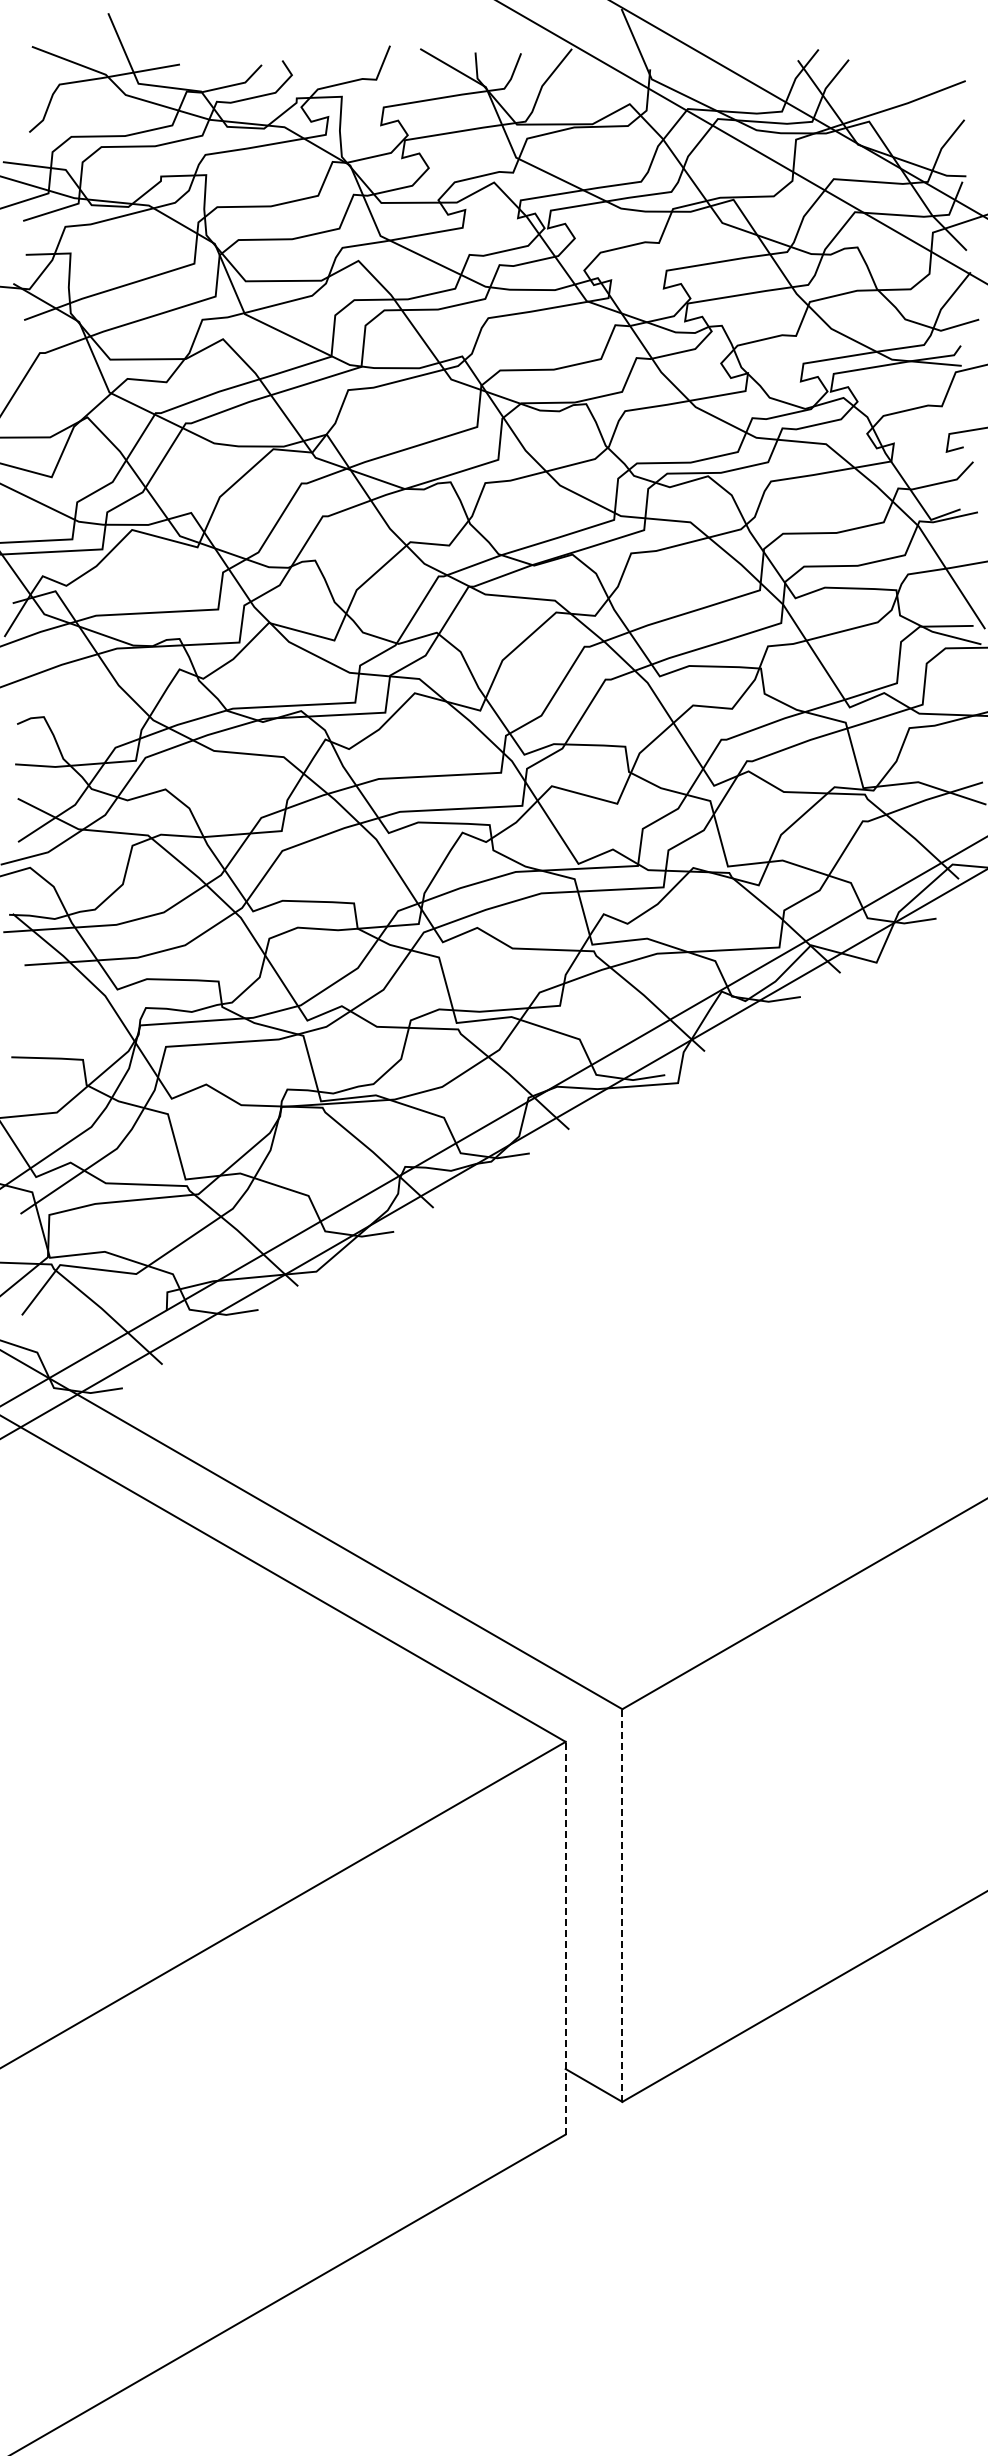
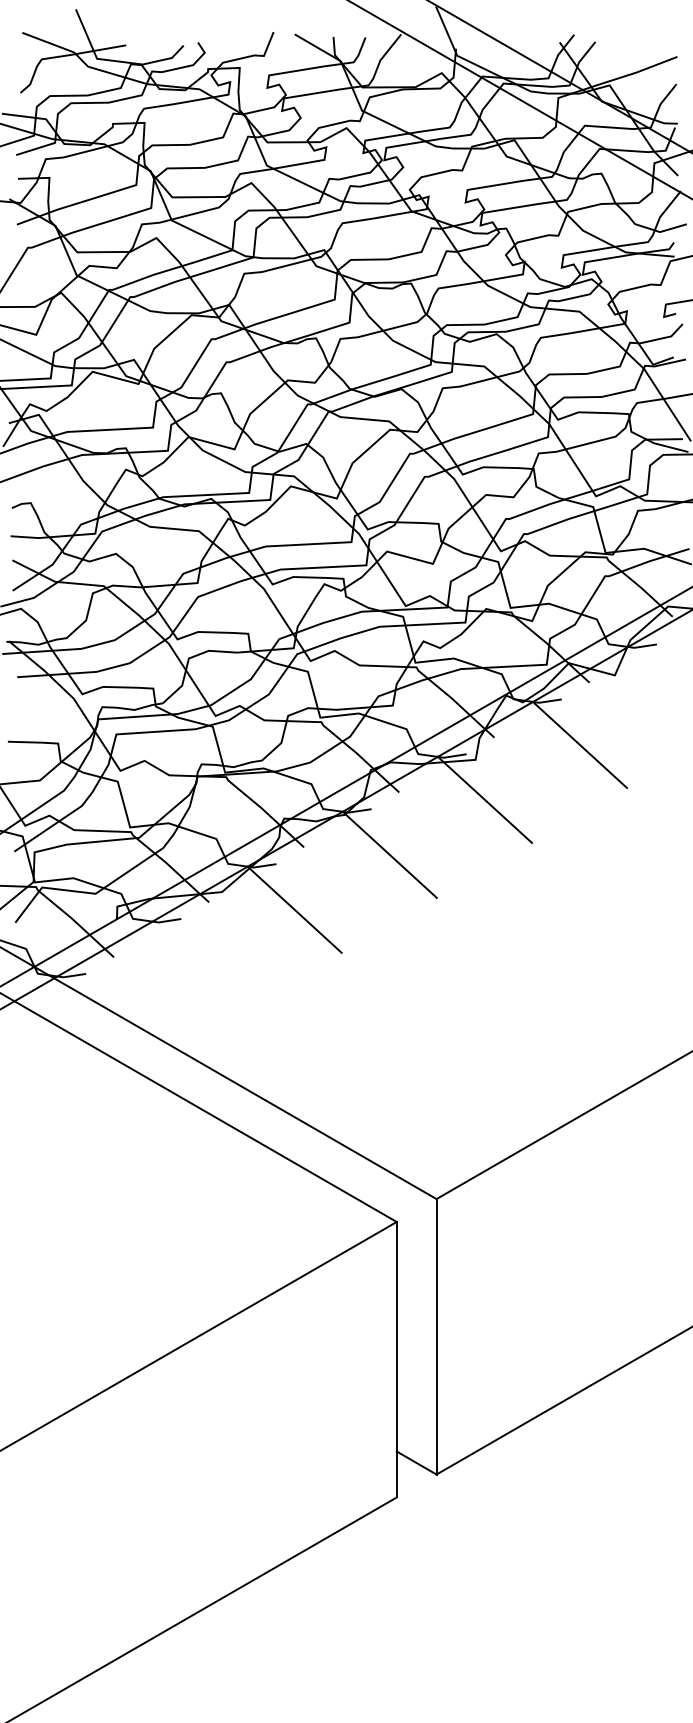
line: (826, 1061) -> (579, 744), added
line: (691, 1139) -> (485, 799), added
line: (555, 1218) -> (389, 854), added
line: (420, 1296) -> (294, 909), added
line: (622, 1905) -> (436, 1336), dashed -> solid
line: (565, 1937) -> (396, 1359), dashed -> solid

